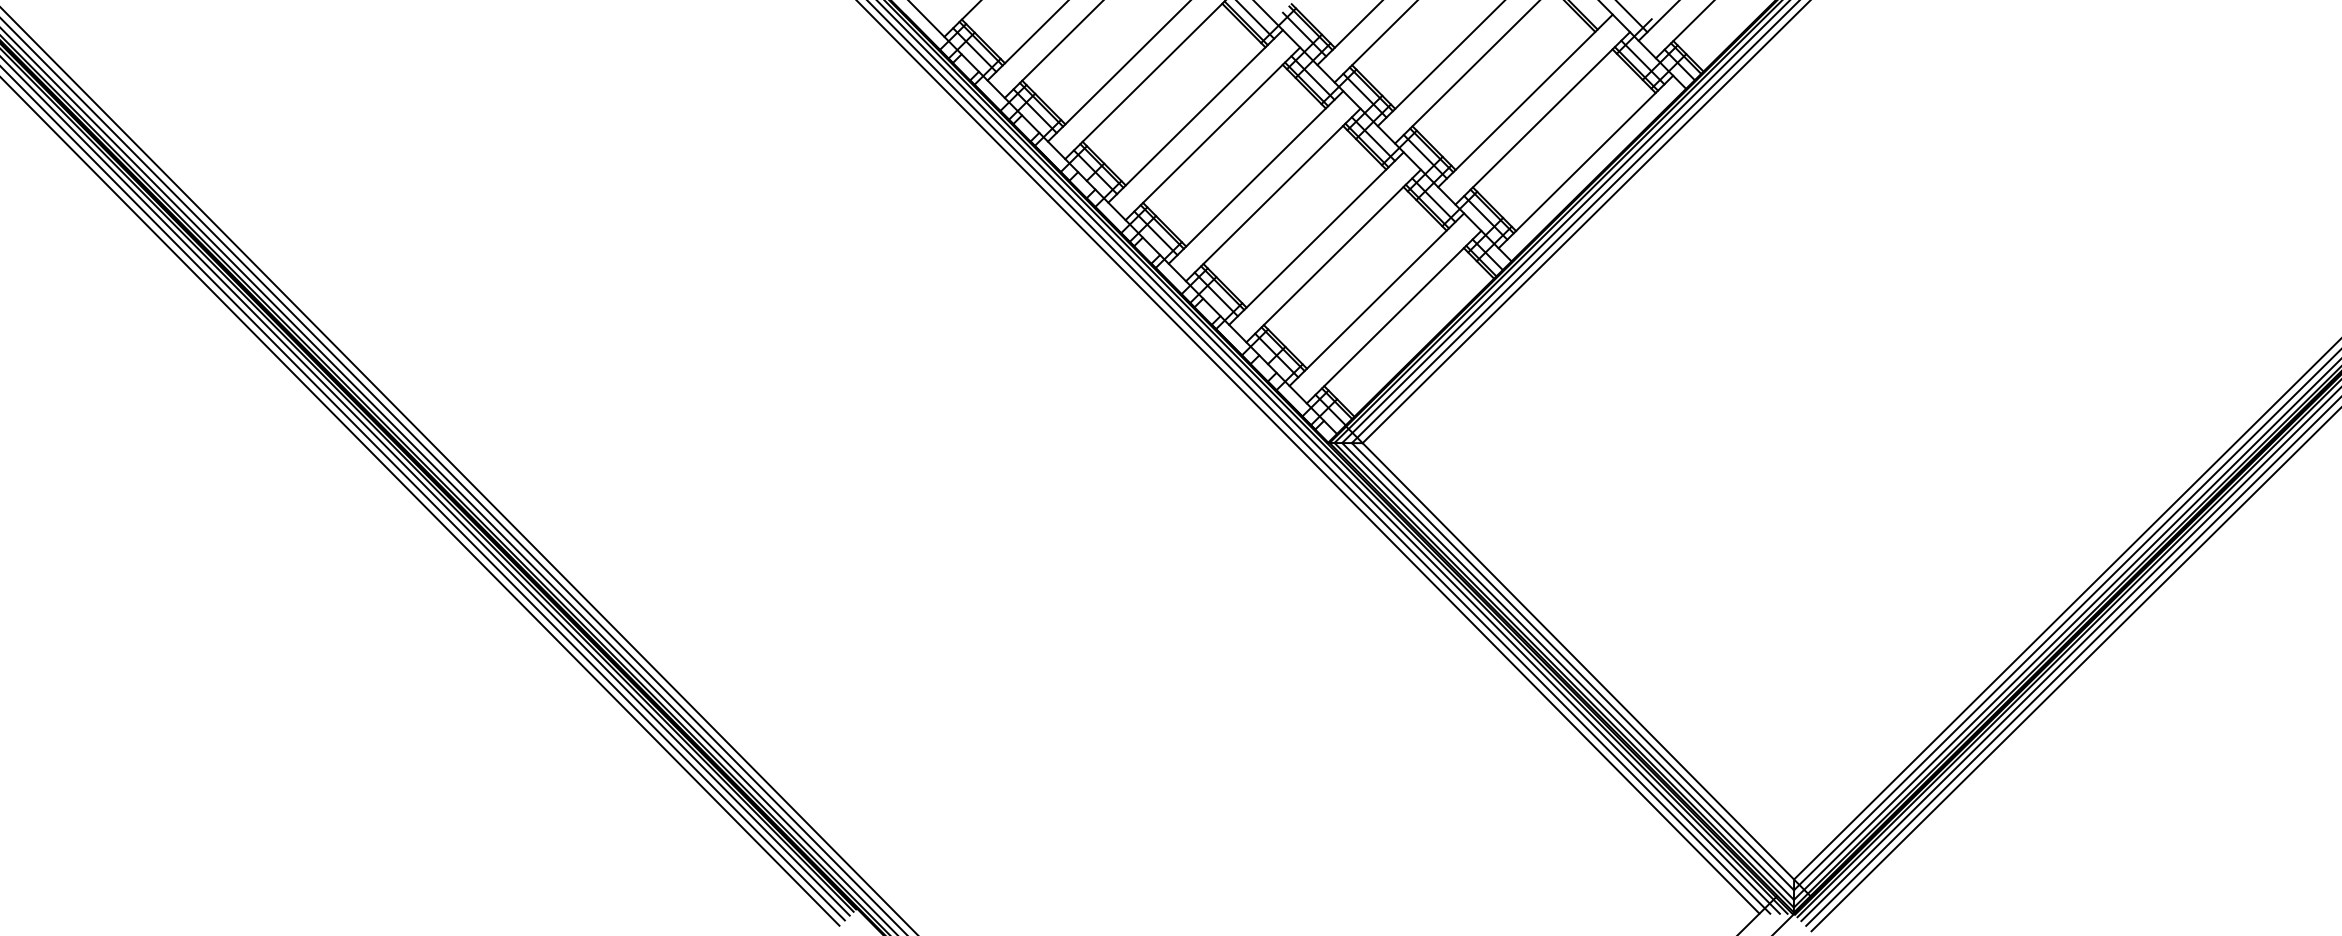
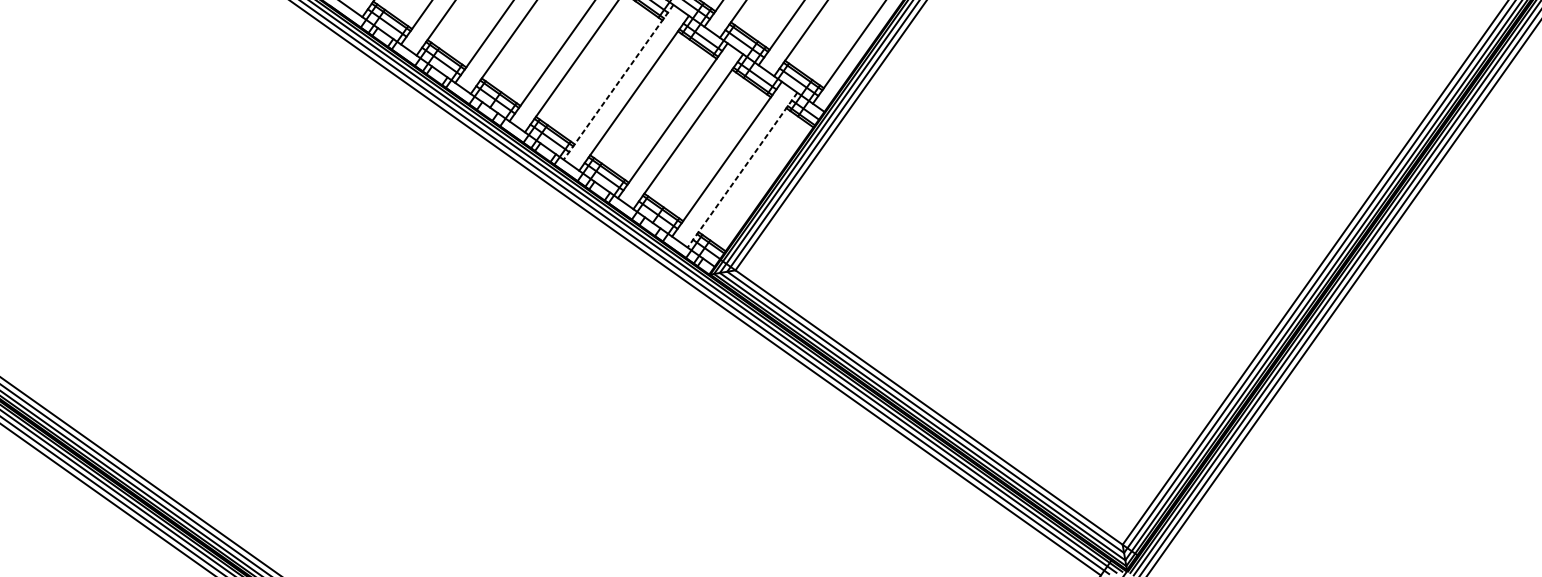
line: (1256, 177) -> (618, 82), solid -> dashed
line: (1394, 317) -> (742, 170), solid -> dashed

